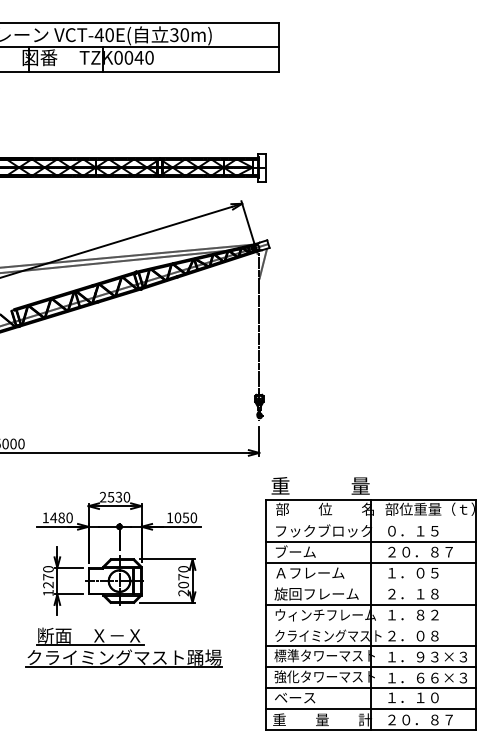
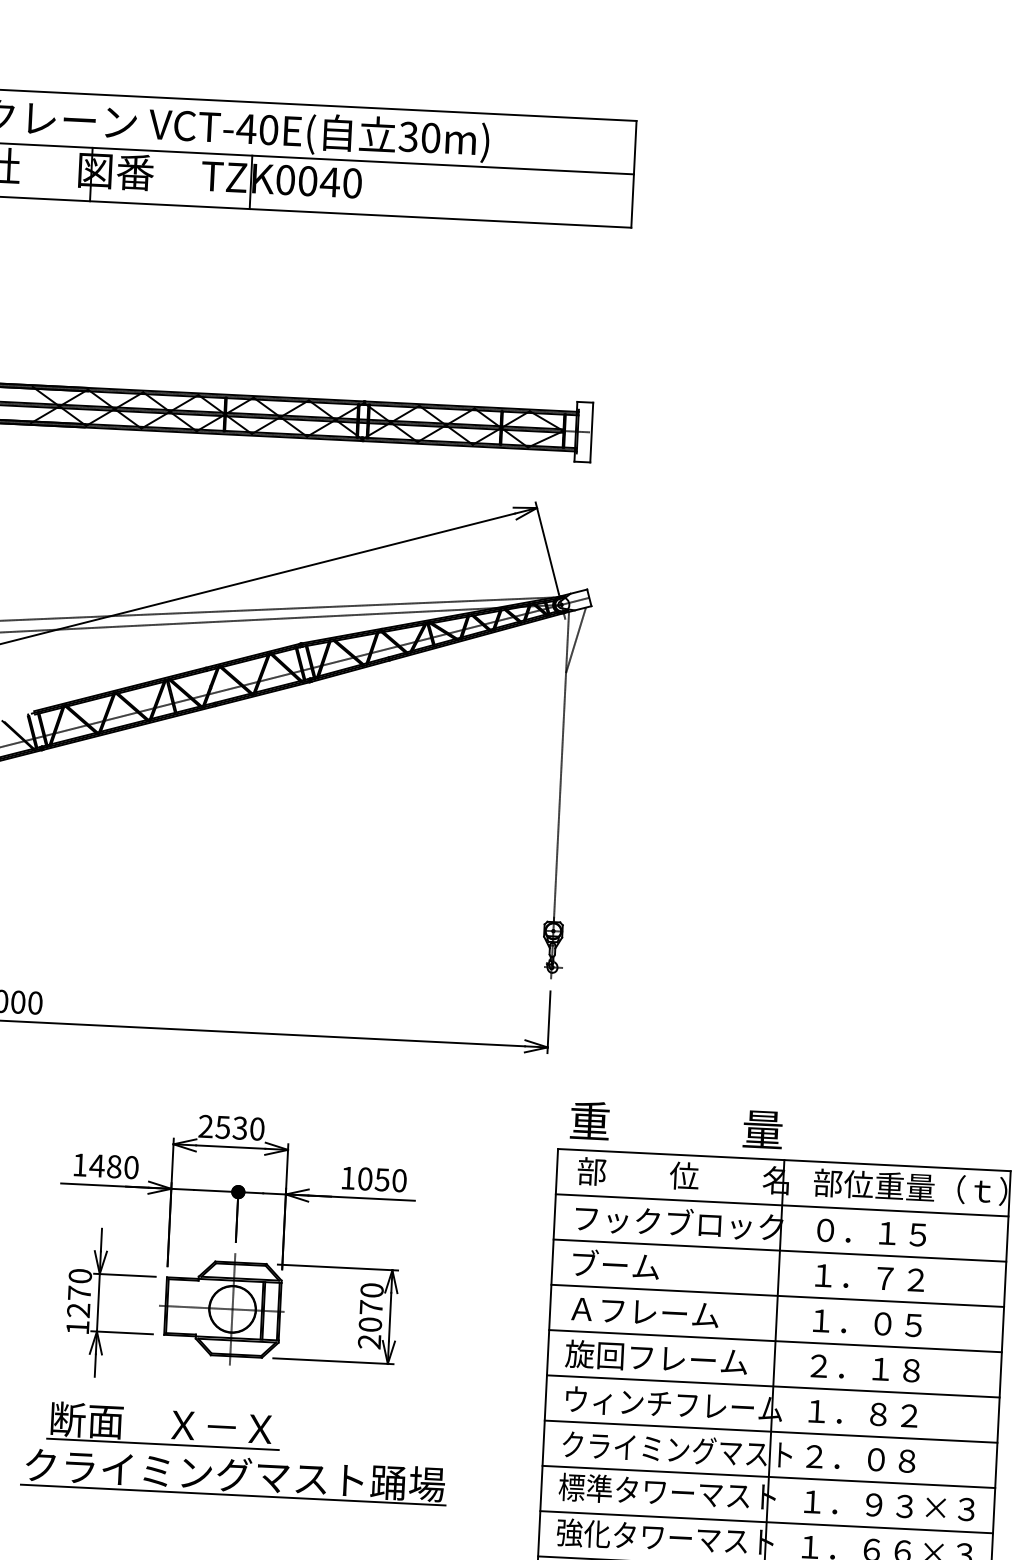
line: (371, 520) -> (782, 1205), added
text: (420, 551) -> (885, 1277), ２０．８７ -> １．７２
line: (371, 583) -> (775, 1341), added
line: (371, 625) -> (771, 1431), added

